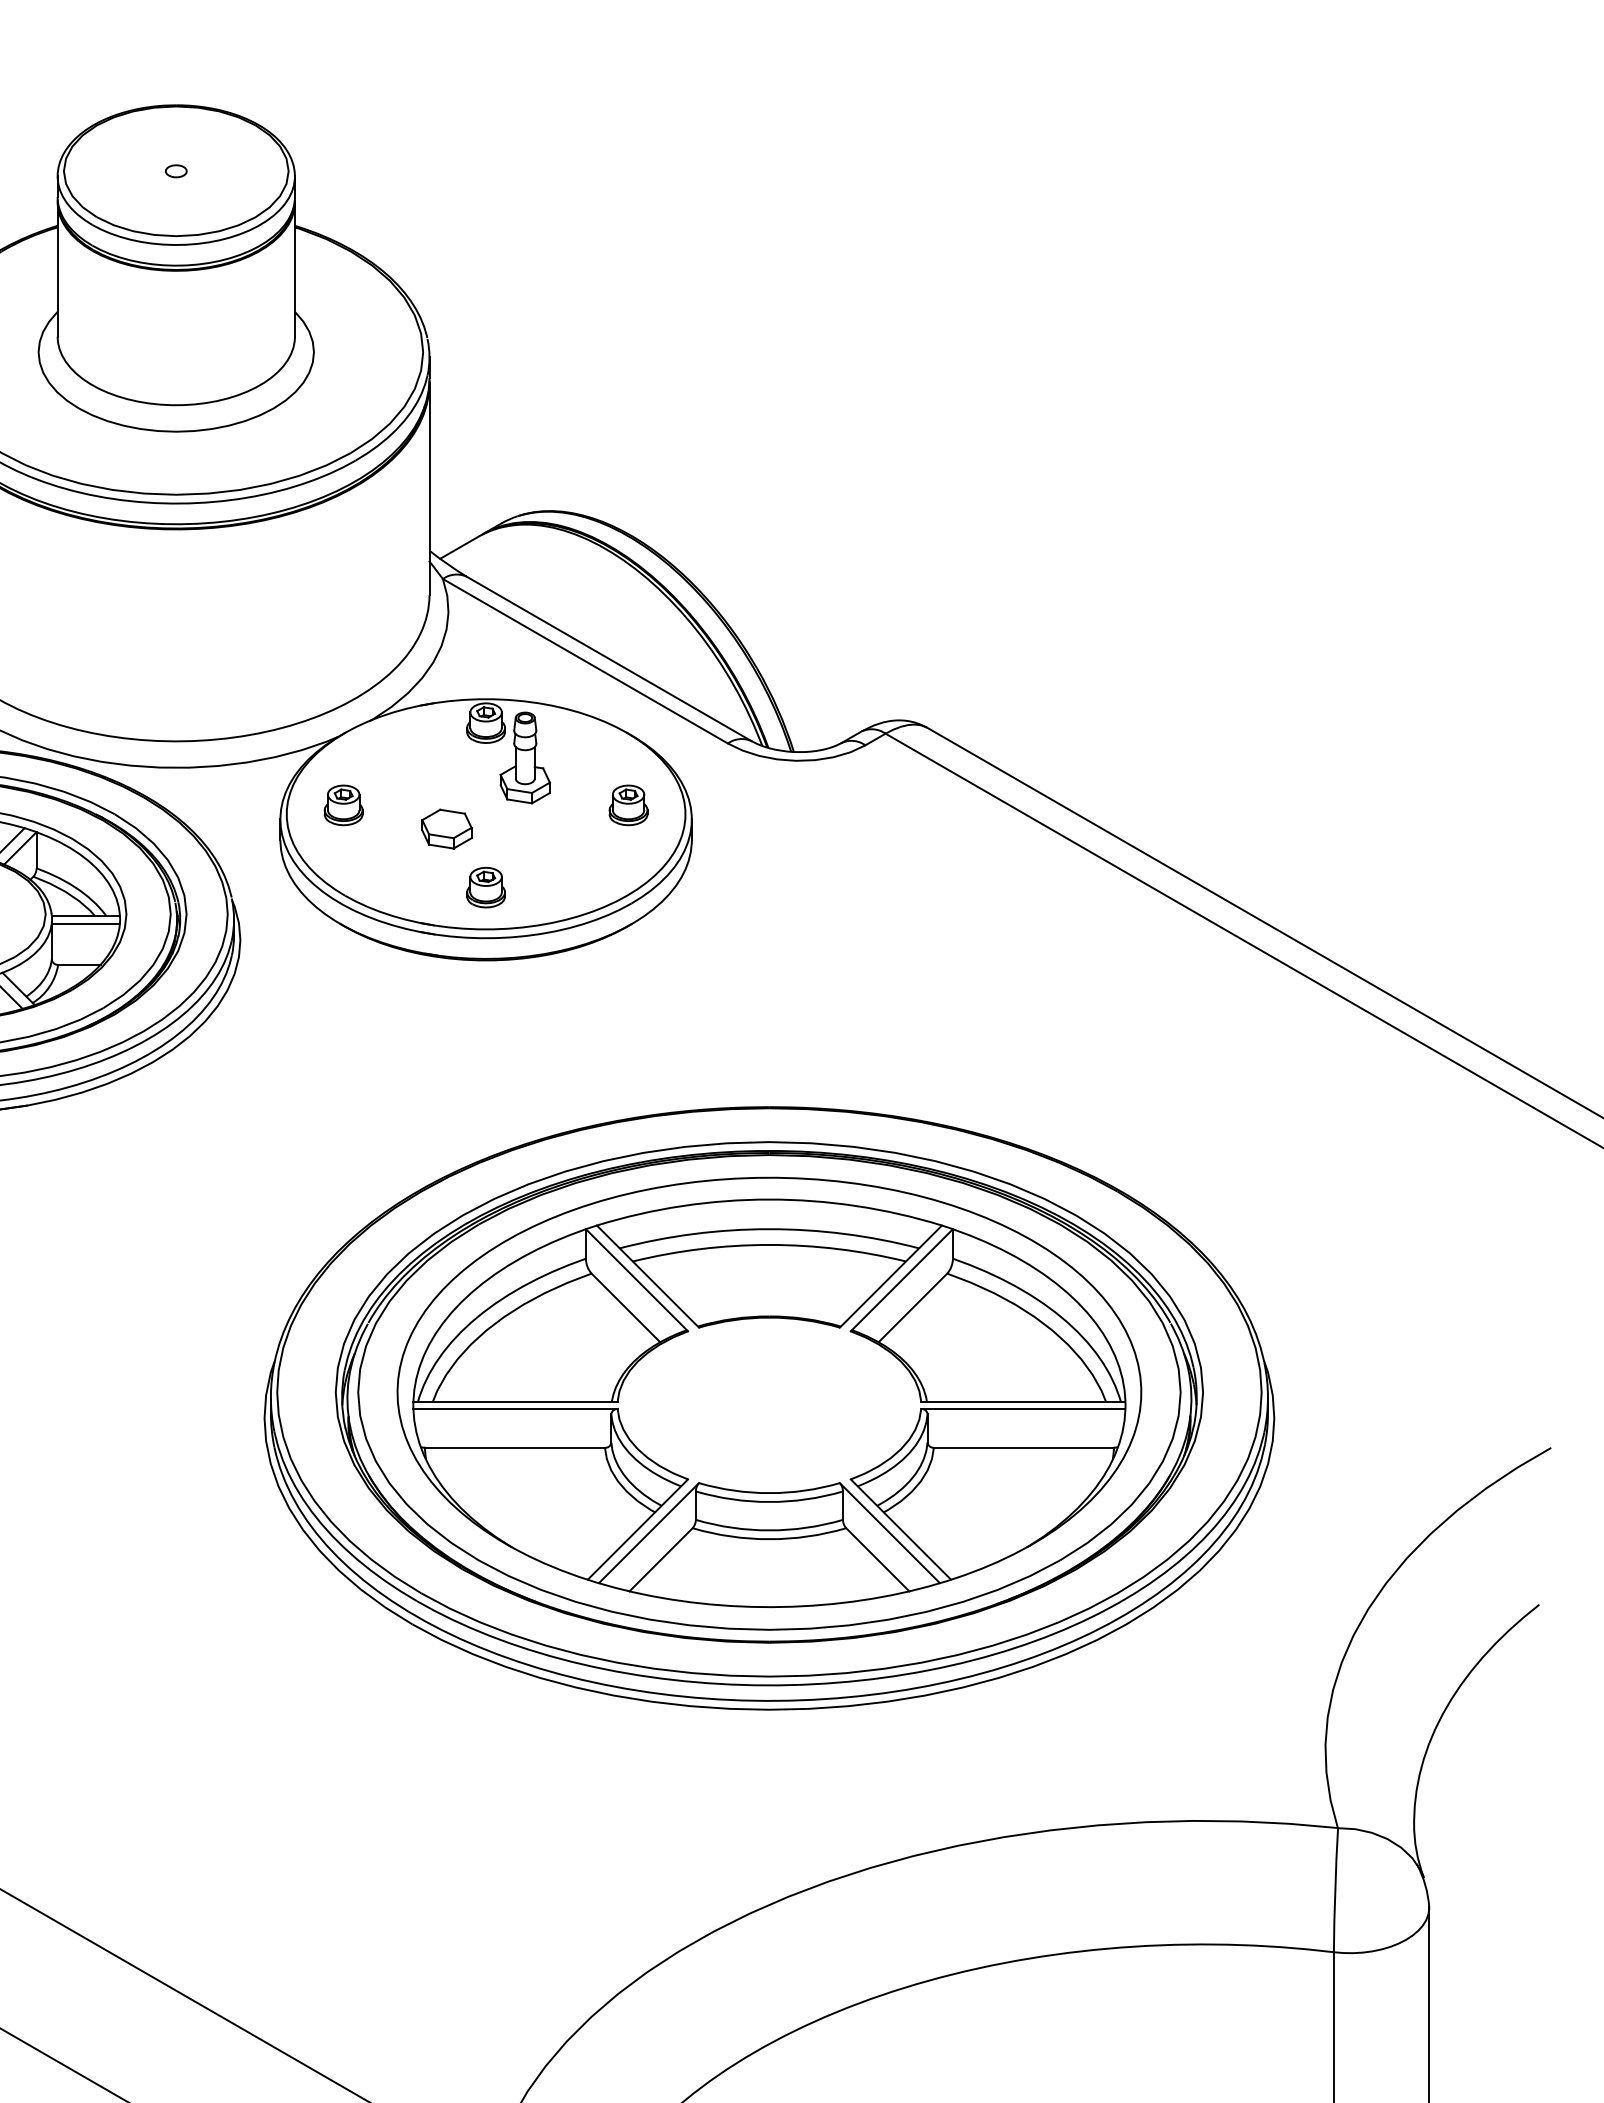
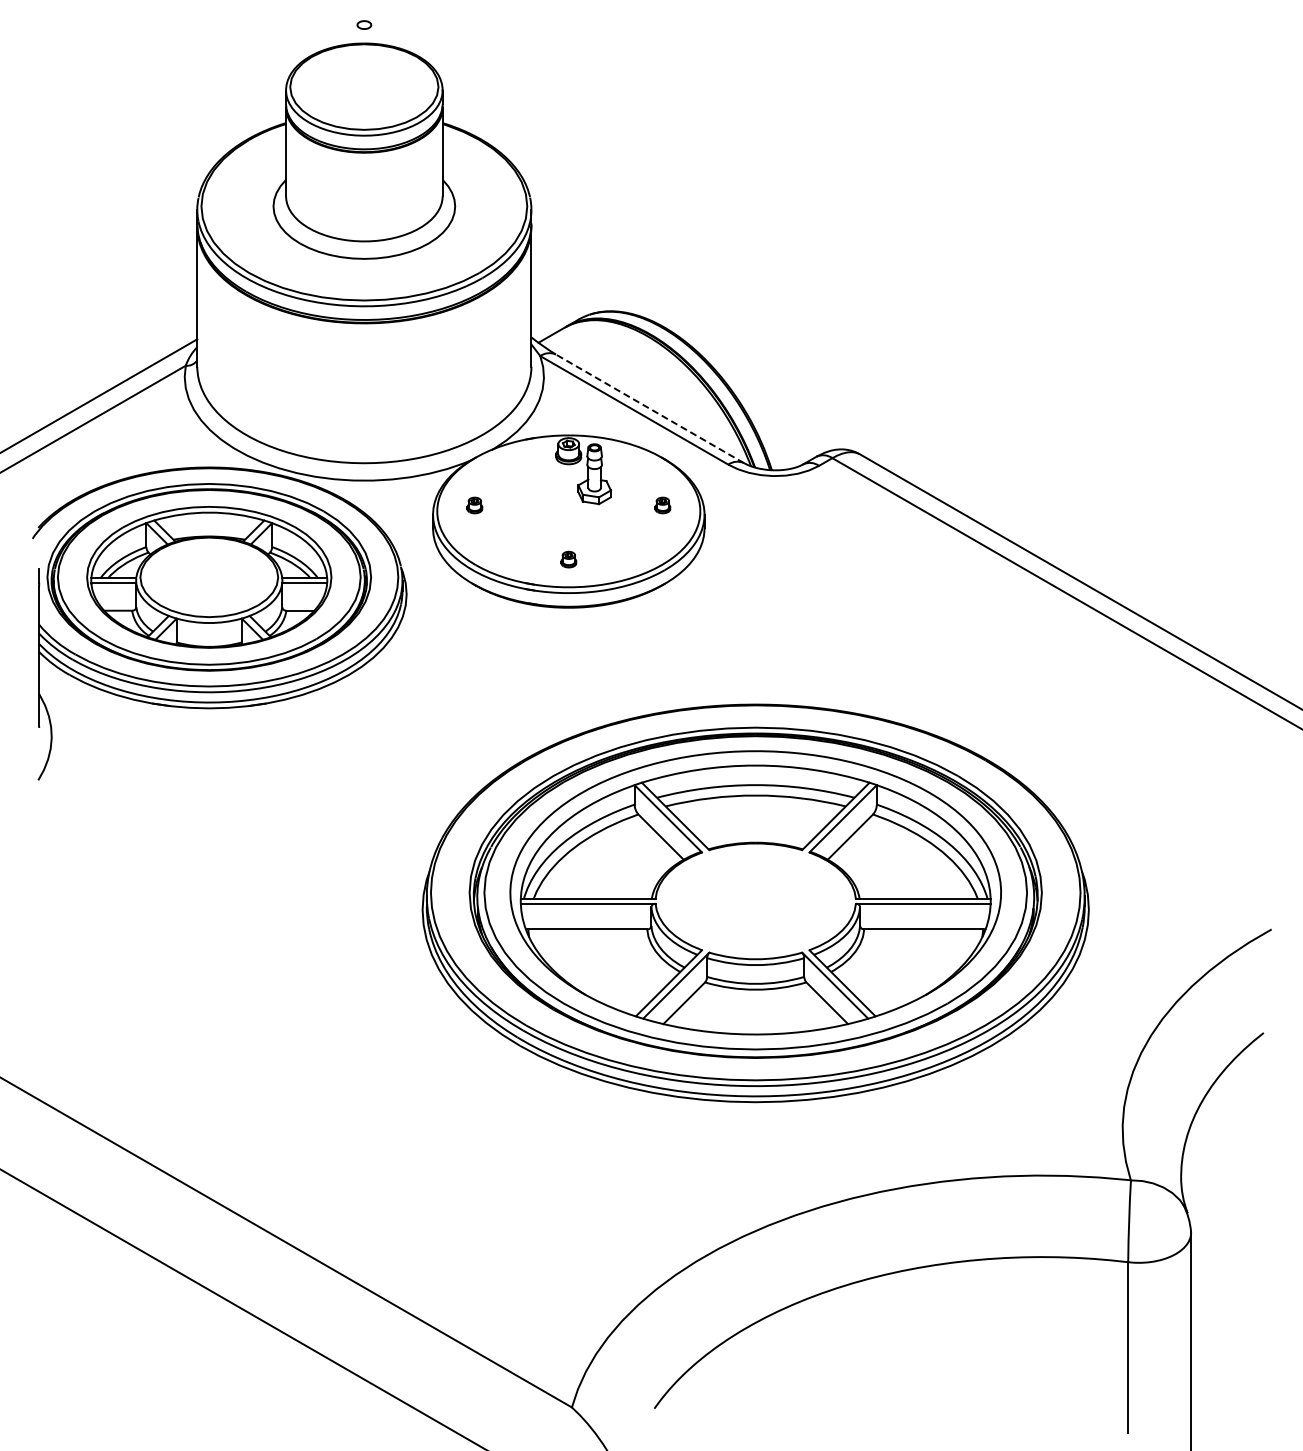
part: (176, 170) -> (364, 24), moved
line: (608, 658) -> (649, 408), solid -> dashed
part: (343, 805) -> (474, 505), size x0.6
part: (628, 805) -> (662, 505), size x0.6
part: (446, 828) -> (542, 520), removed
part: (485, 887) -> (568, 559), size x0.6

